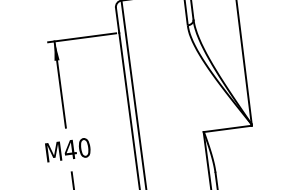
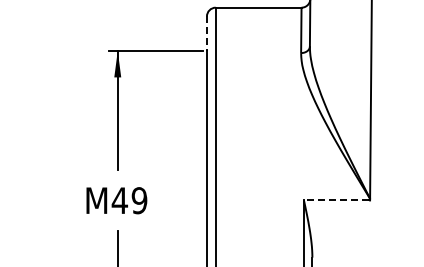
line: (117, 20) -> (206, 34), solid -> dashed
line: (227, 128) -> (336, 200), solid -> dashed
text: (84, 147) -> (139, 200), M40 -> M49

